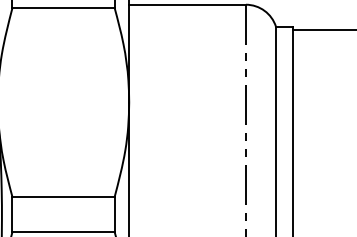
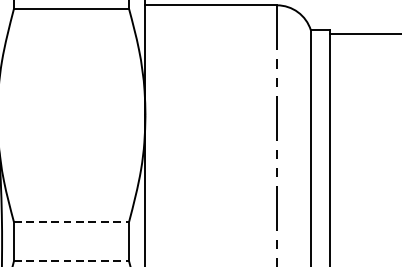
line: (64, 197) -> (72, 222), solid -> dashed
line: (64, 231) -> (72, 260), solid -> dashed

